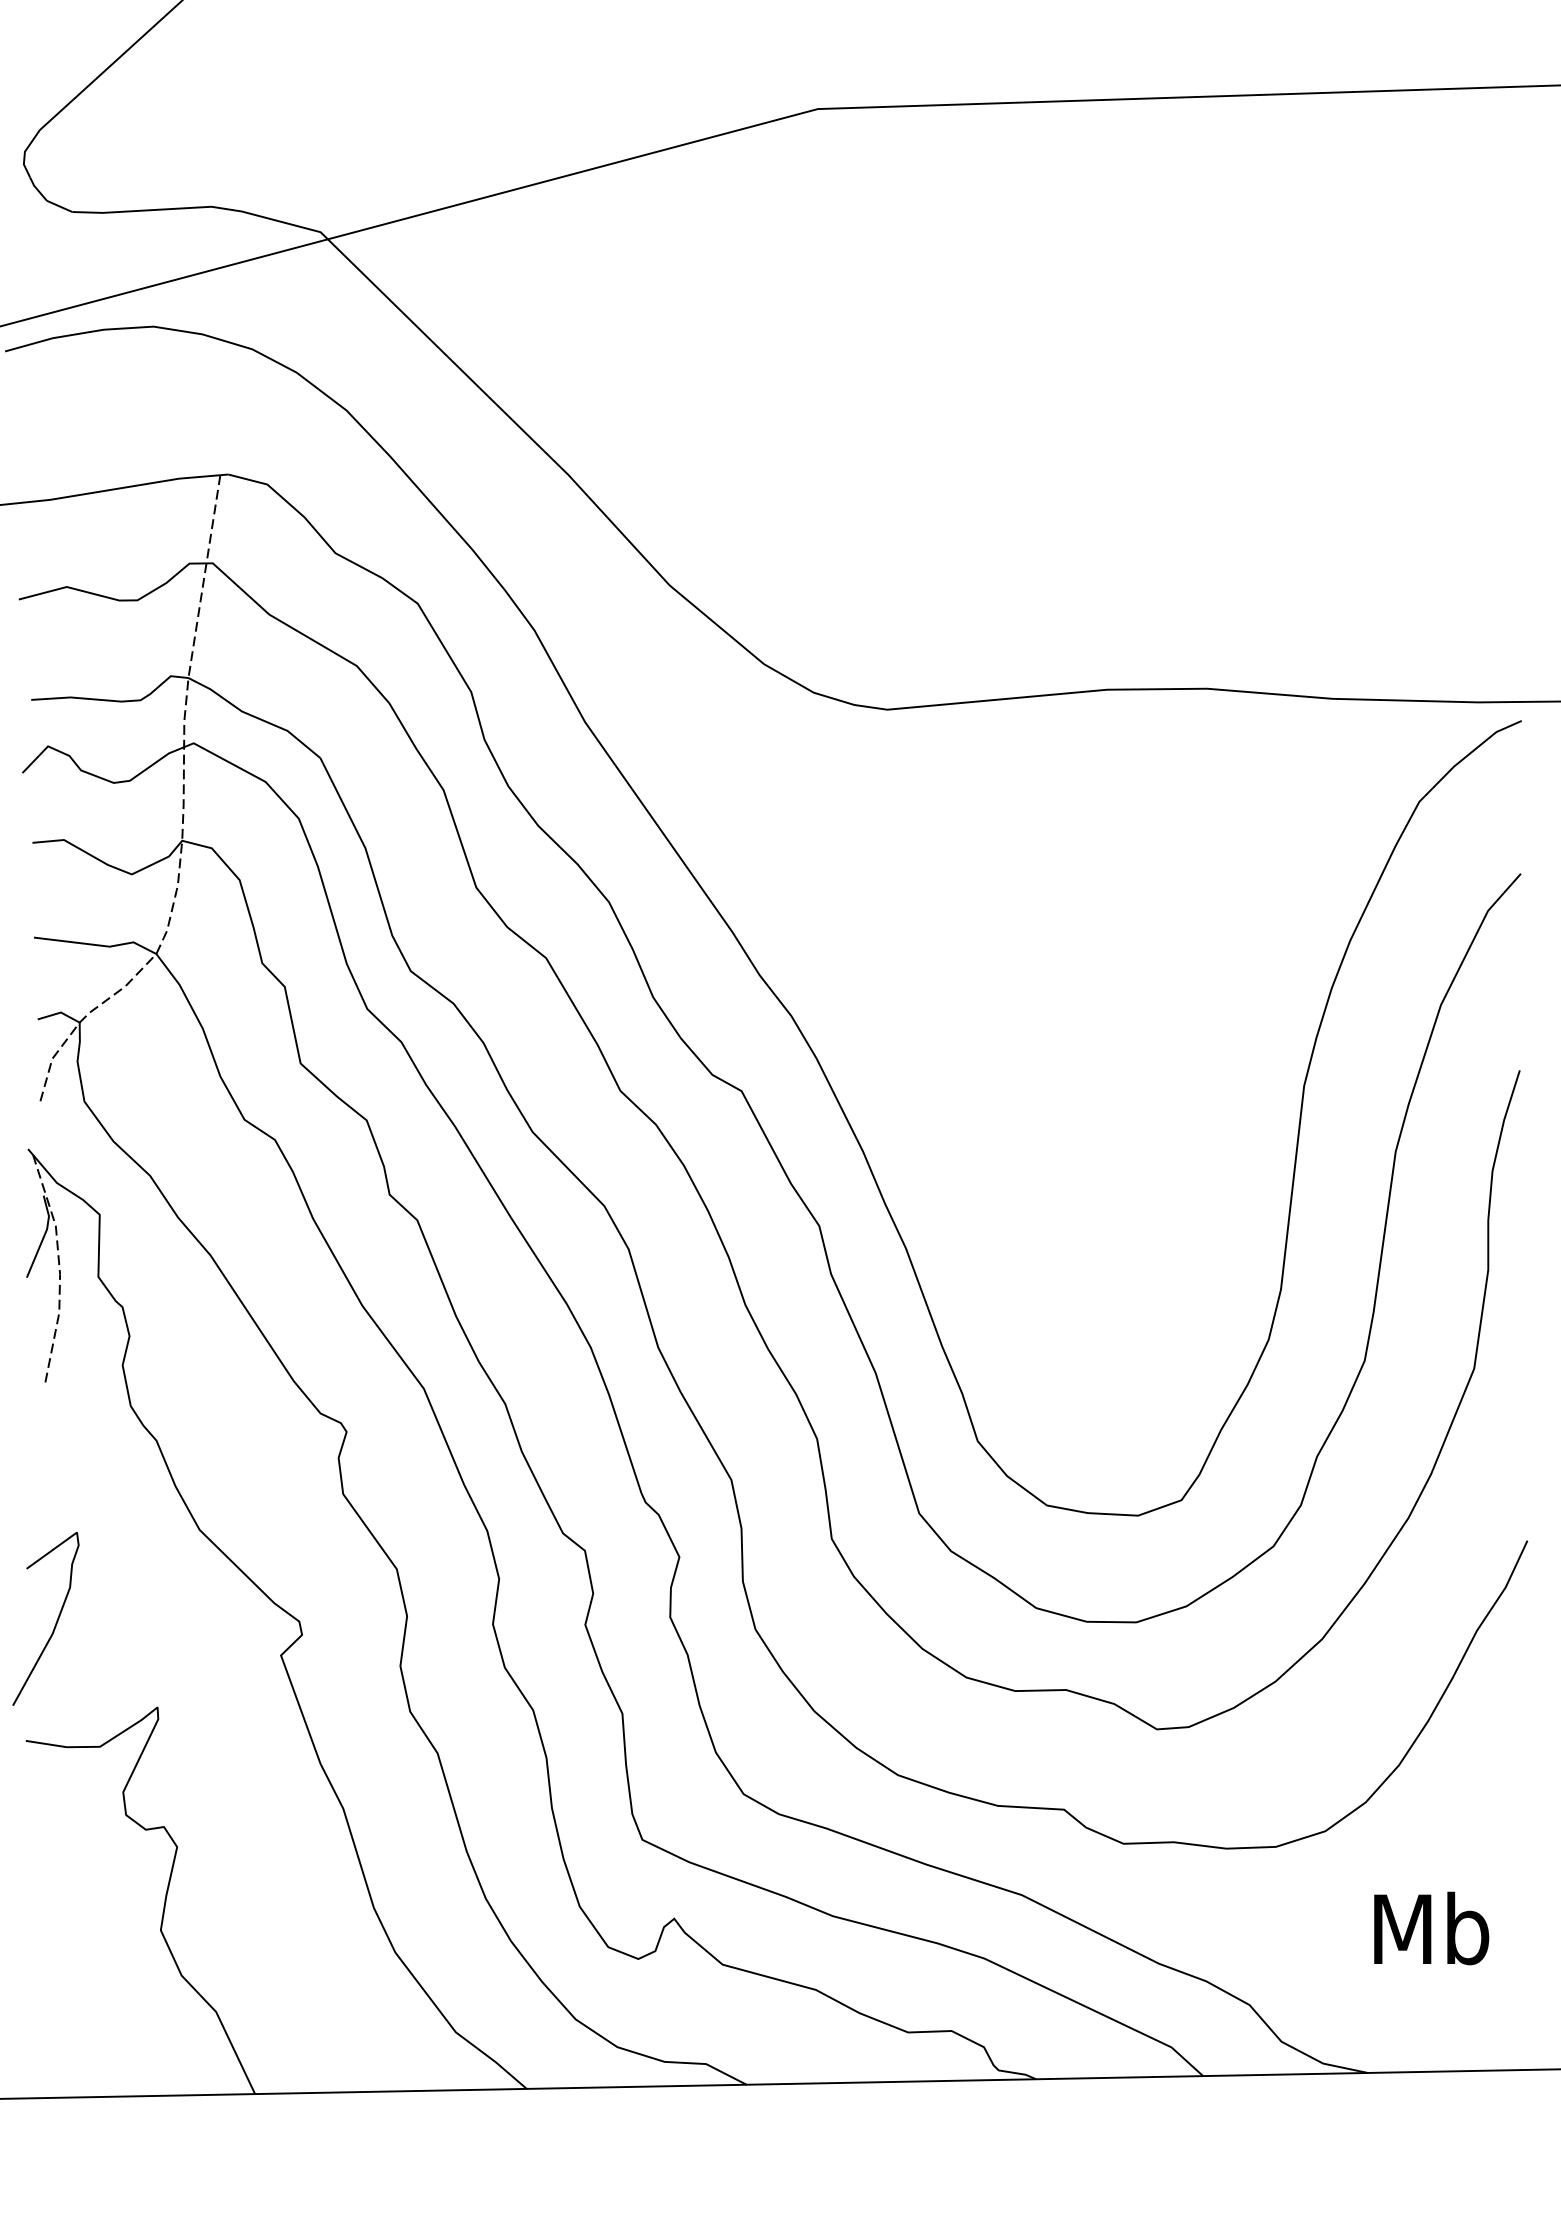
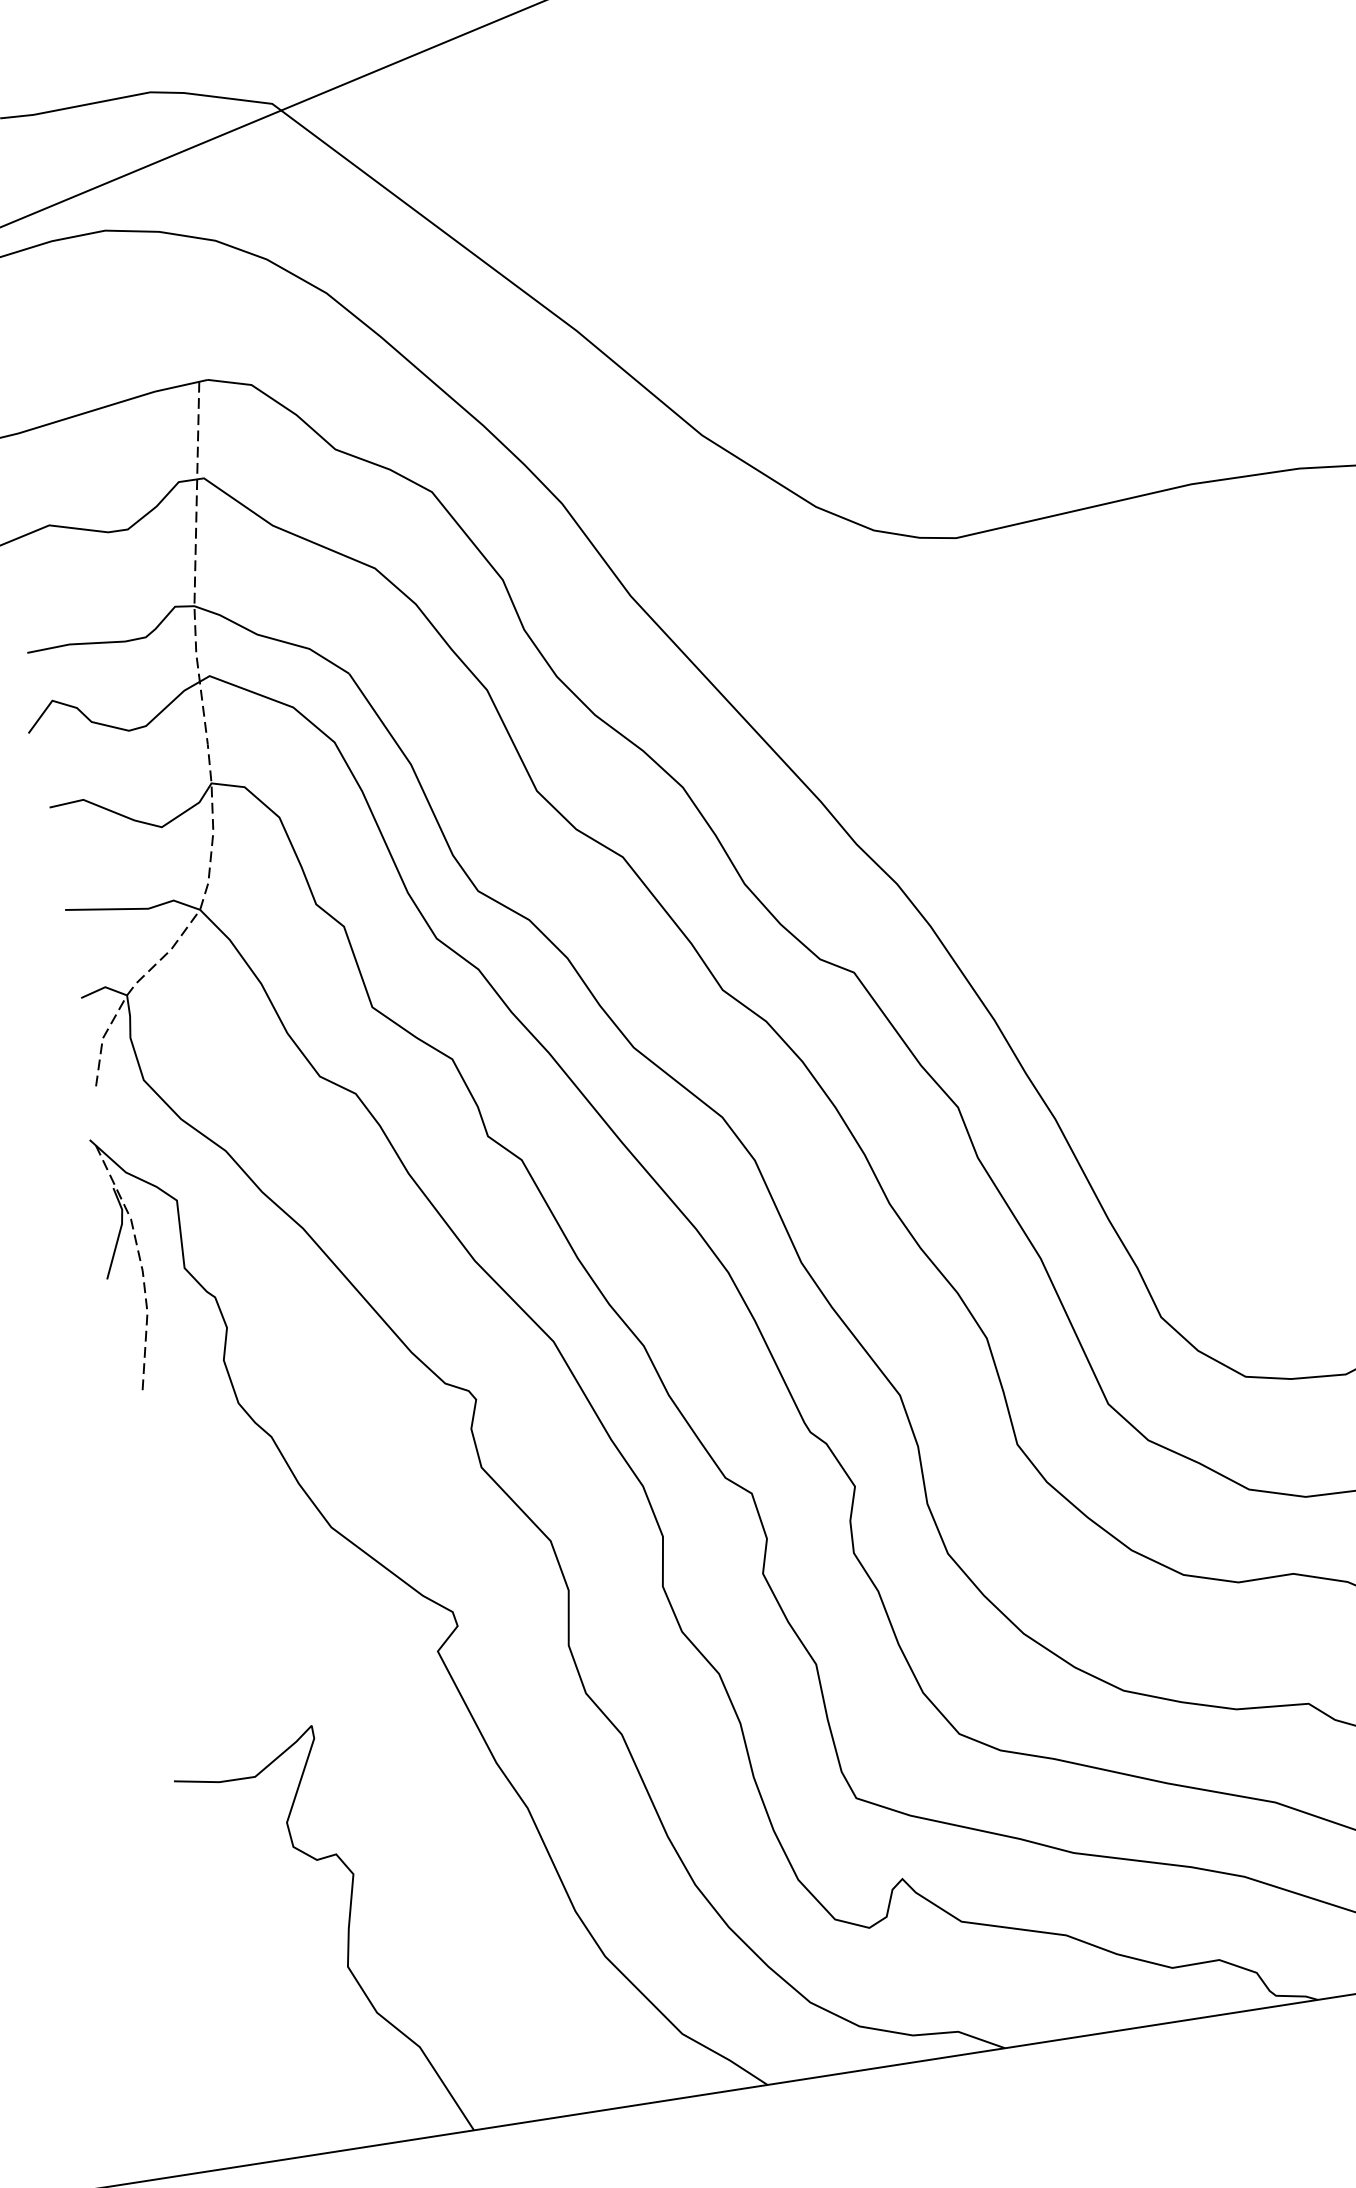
curve: (56, 1620) -> (189, 1646), removed

